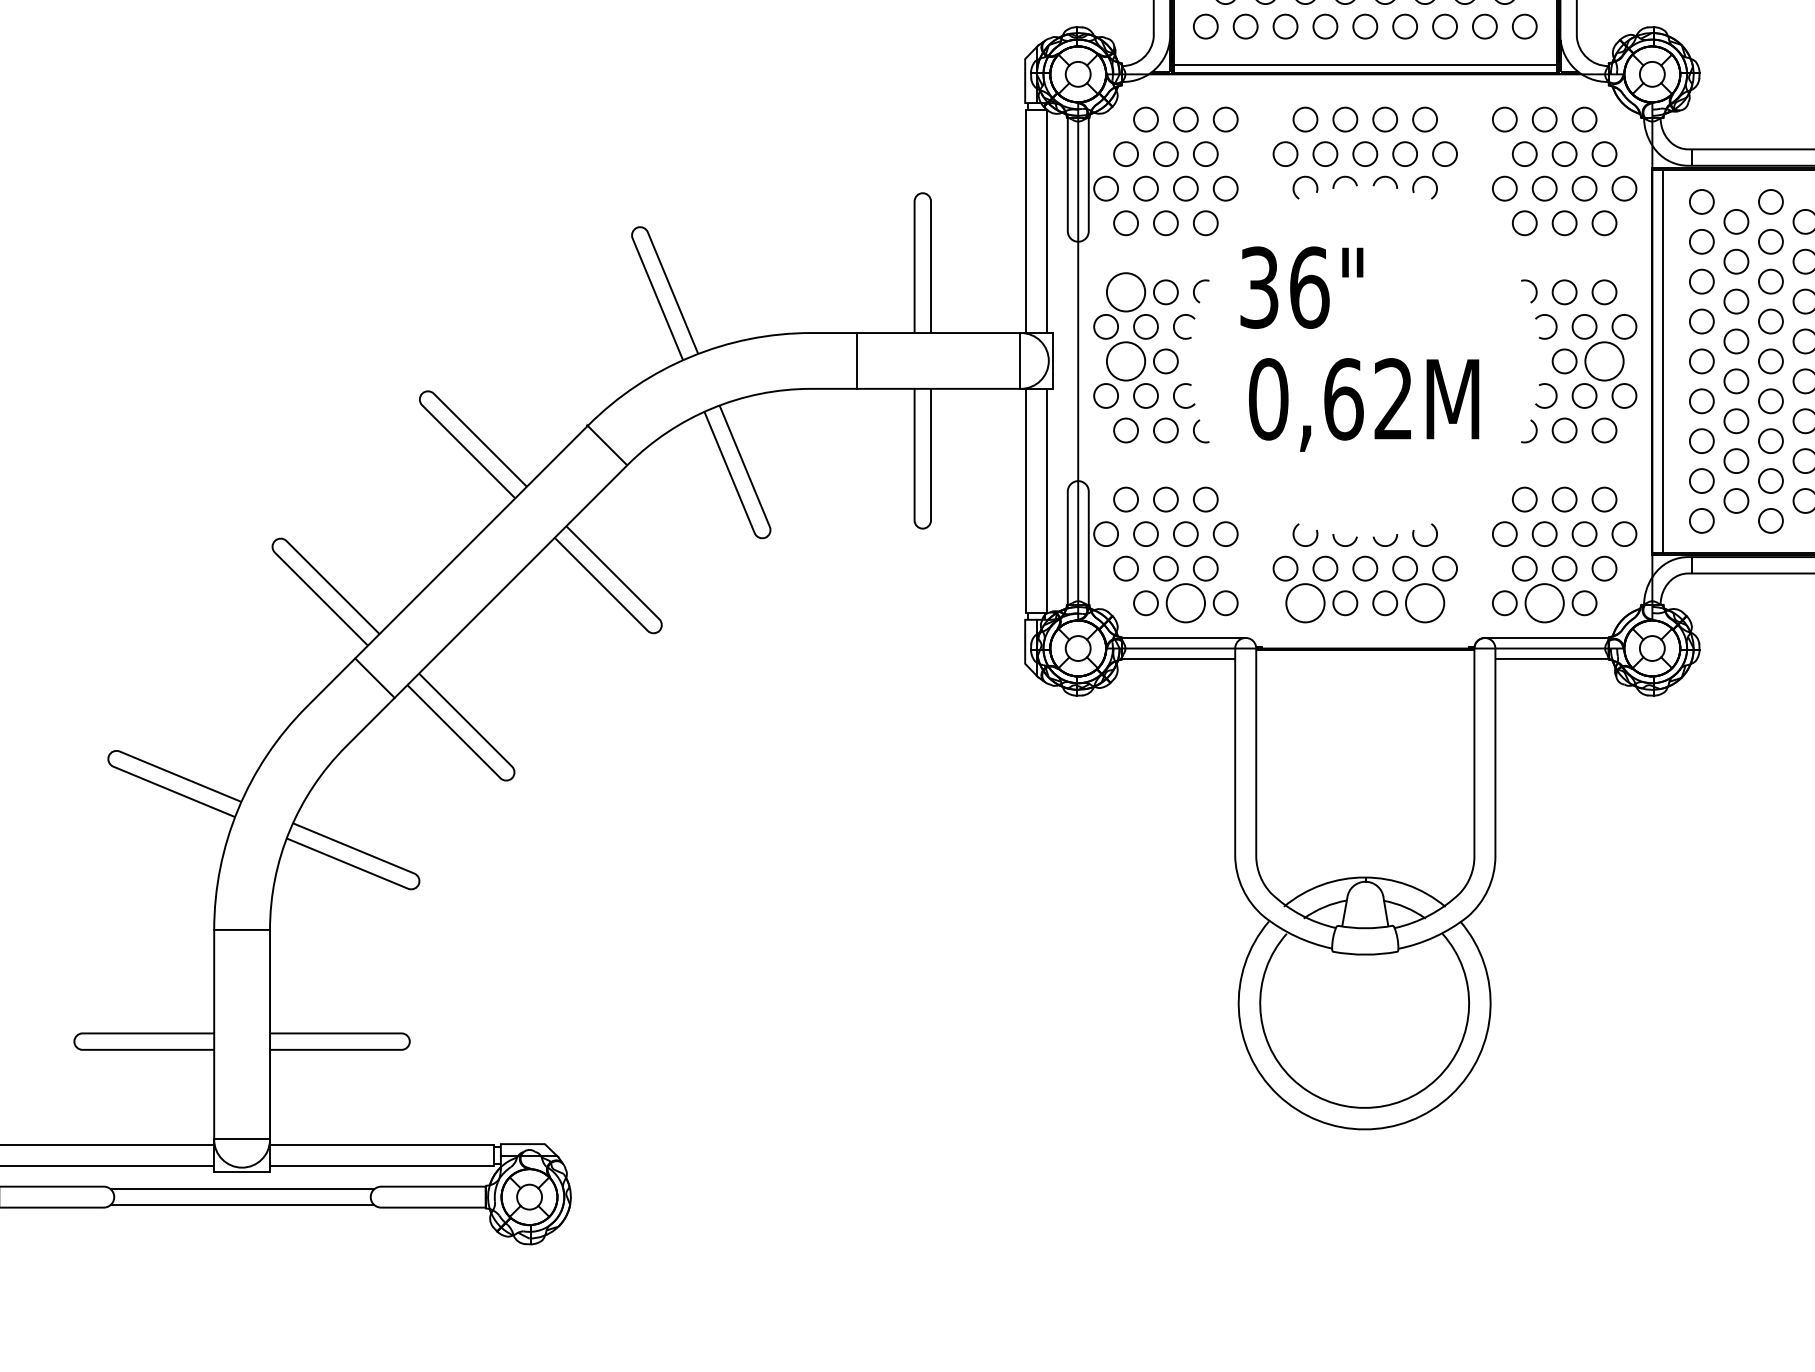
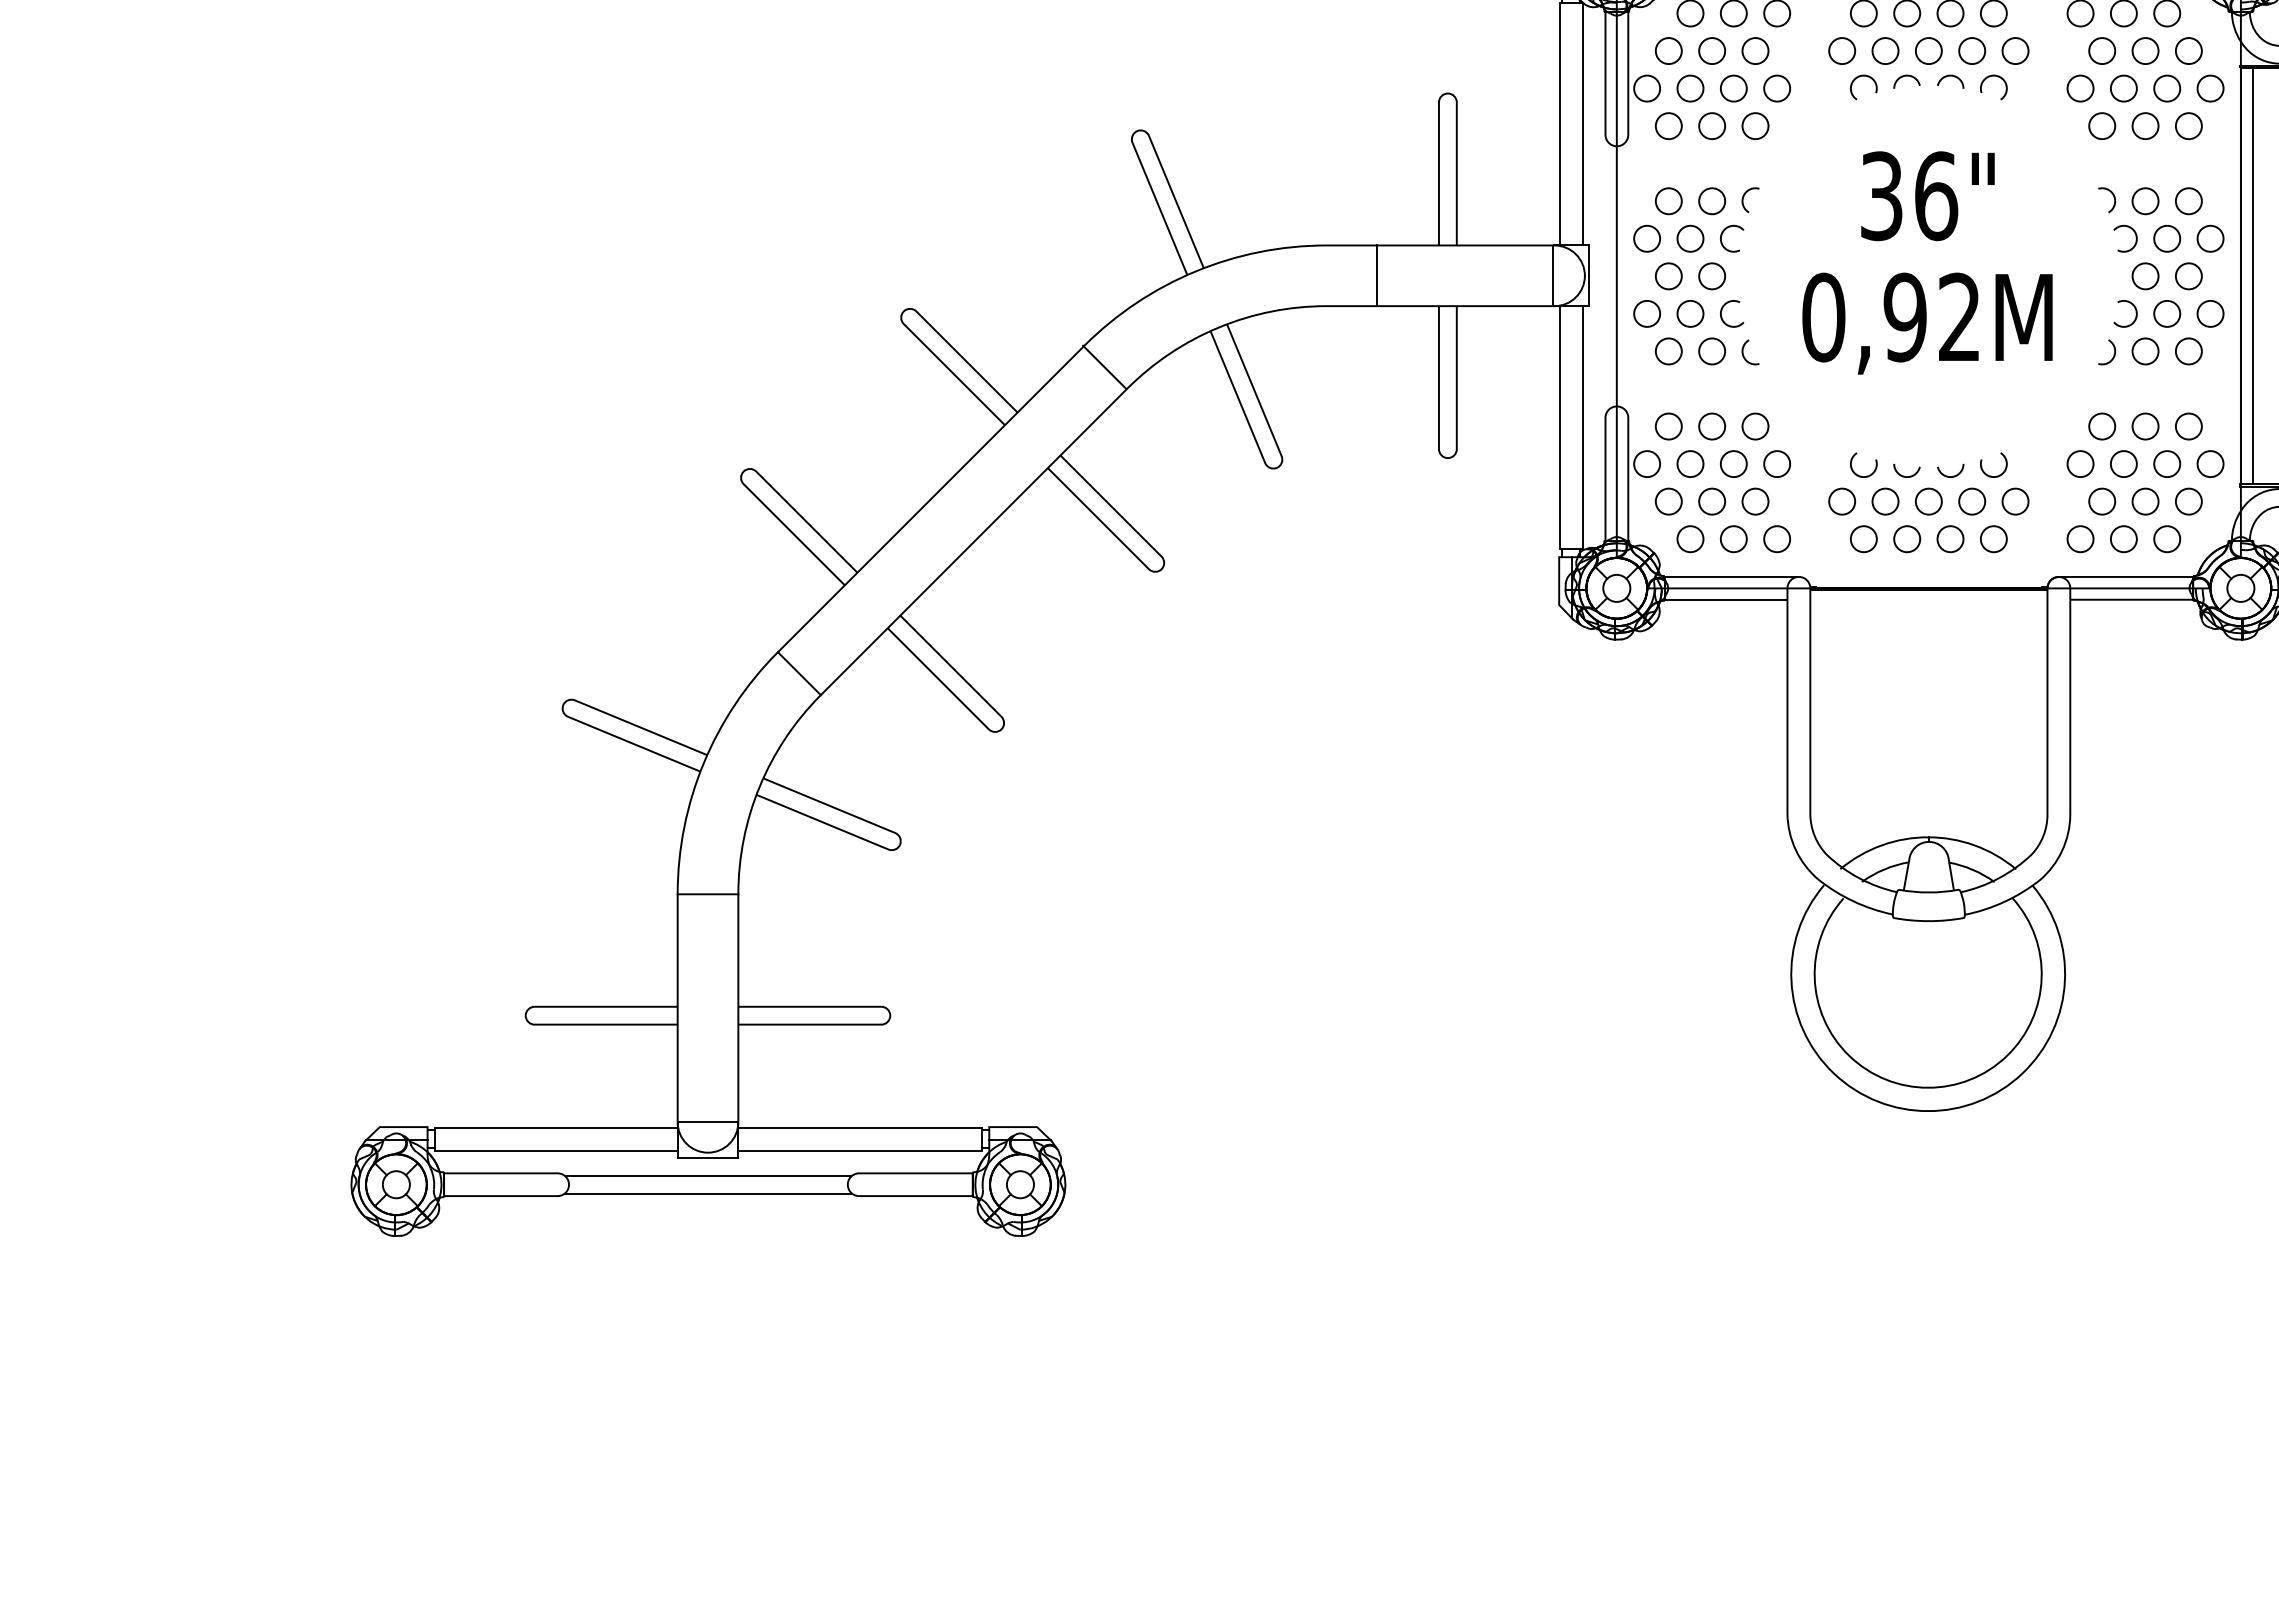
text: (1301, 287) -> (1927, 196), moved
circle: (1125, 292) -> (1668, 201), size x0.62
circle: (1125, 361) -> (1668, 276), size x0.62
circle: (1604, 361) -> (2188, 276), size x0.62
text: (1343, 399) -> (1905, 317), 0,62M -> 0,92M
circle: (1185, 603) -> (1733, 539), size x0.62
circle: (1305, 603) -> (1863, 539), size x0.62
circle: (1424, 603) -> (1993, 539), size x0.62
circle: (1544, 603) -> (2123, 539), size x0.62
line: (374, 678) -> (798, 673), moved

